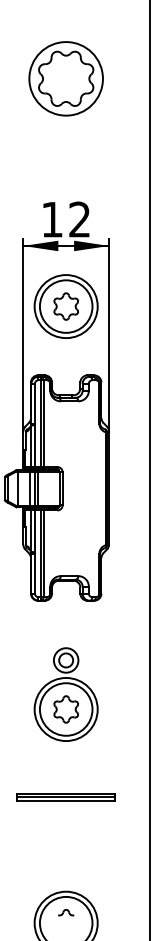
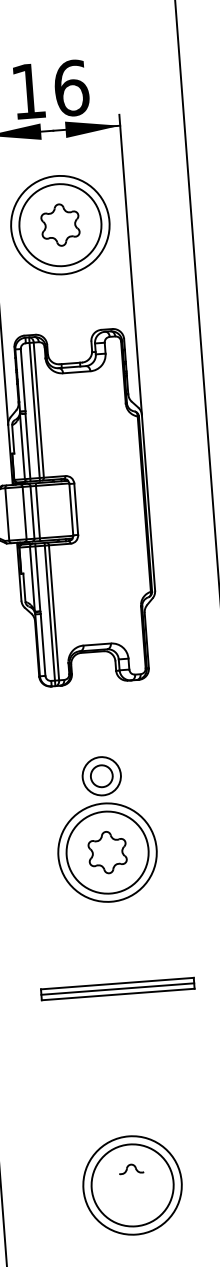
text: (79, 219) -> (70, 87), 12 -> 16

